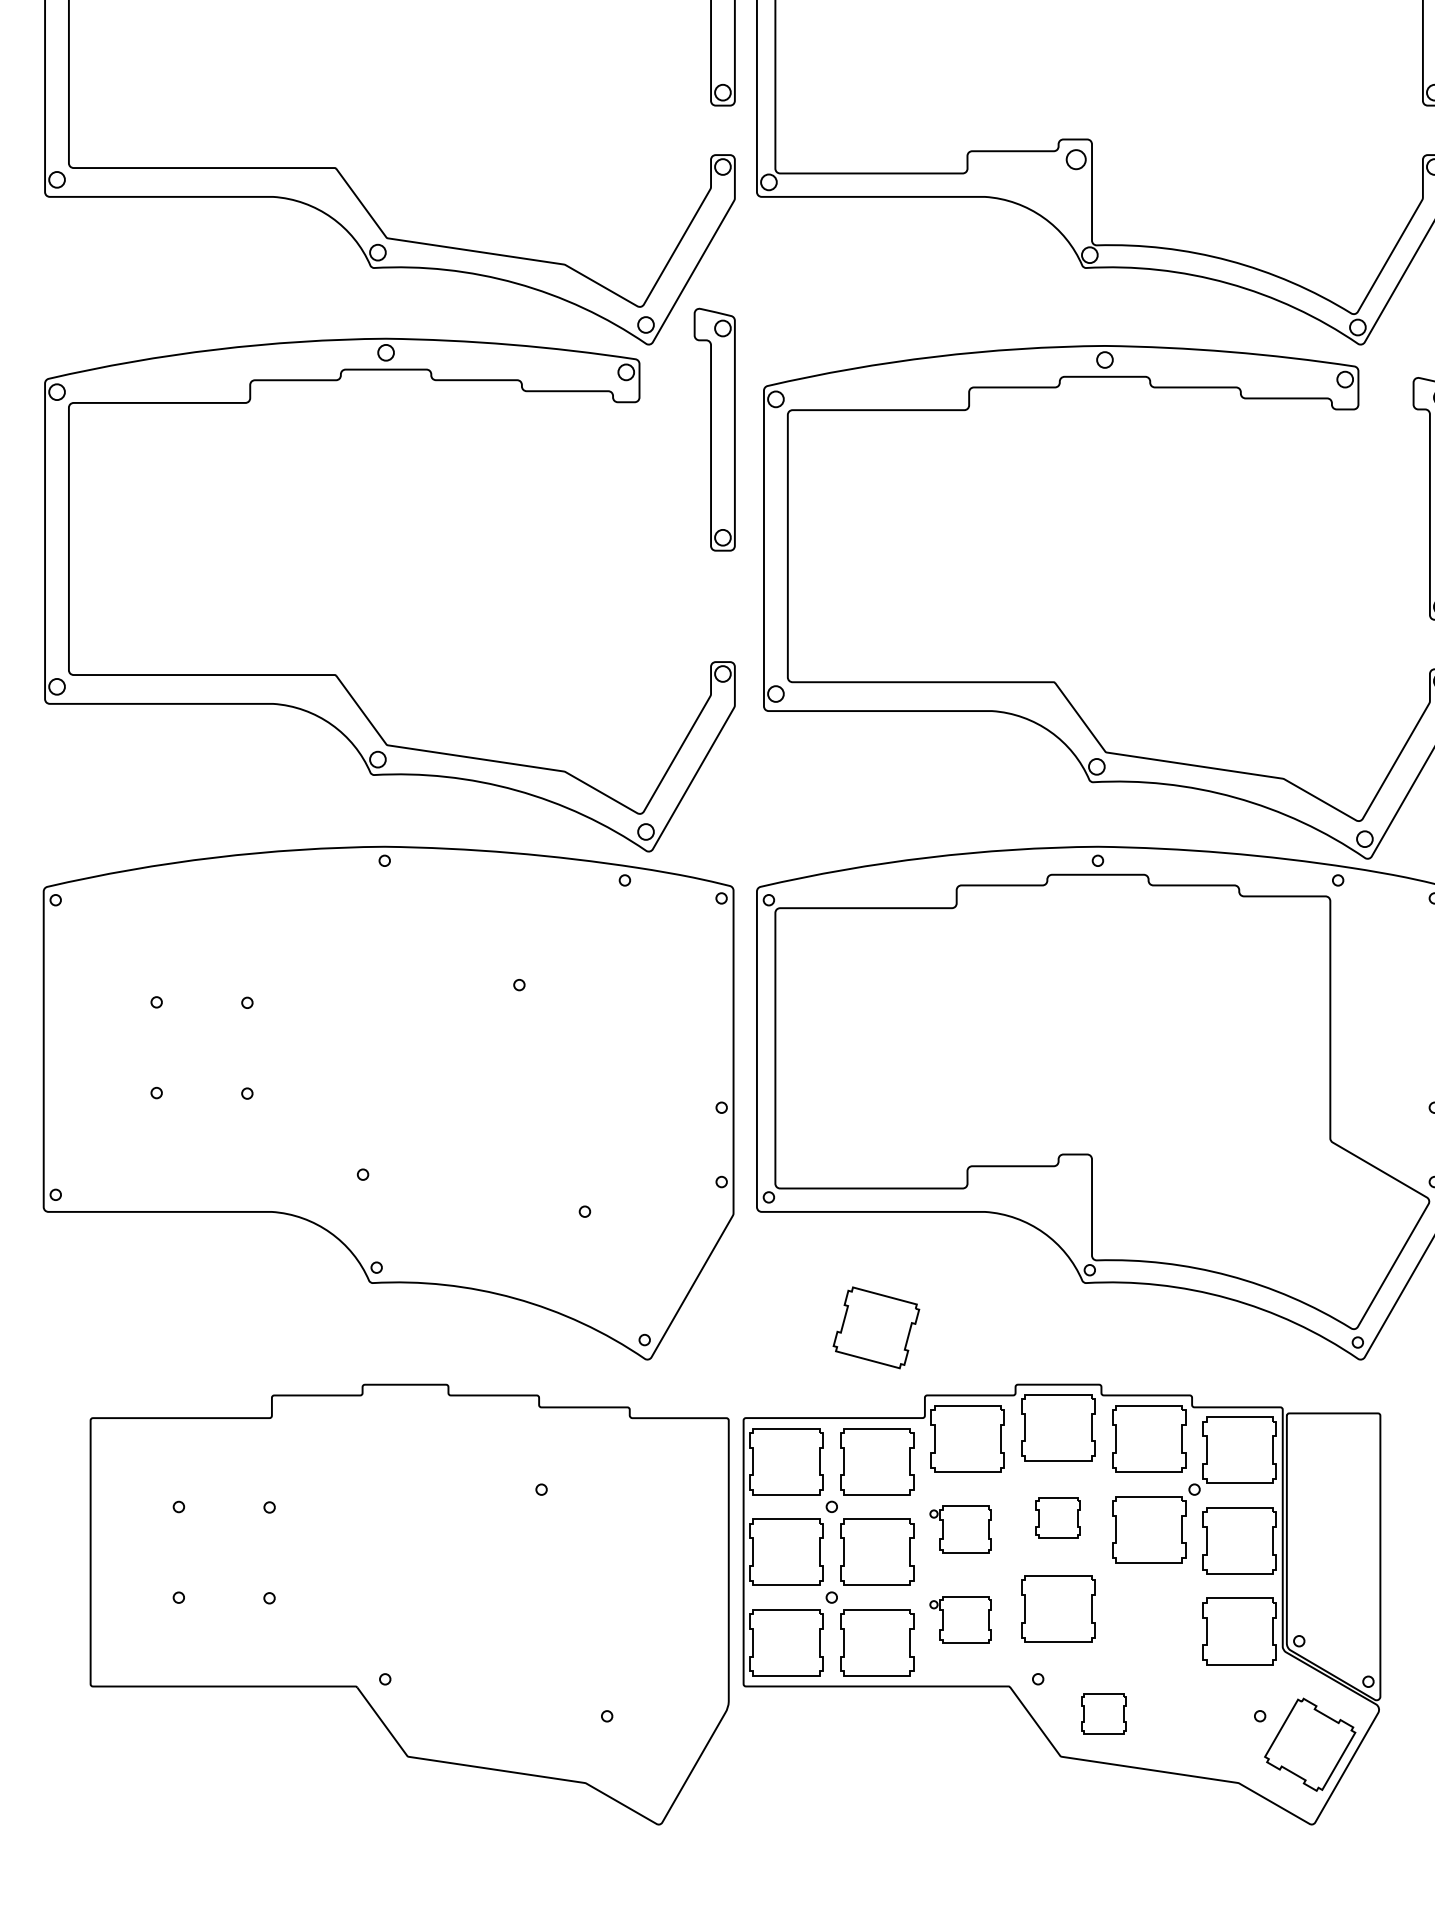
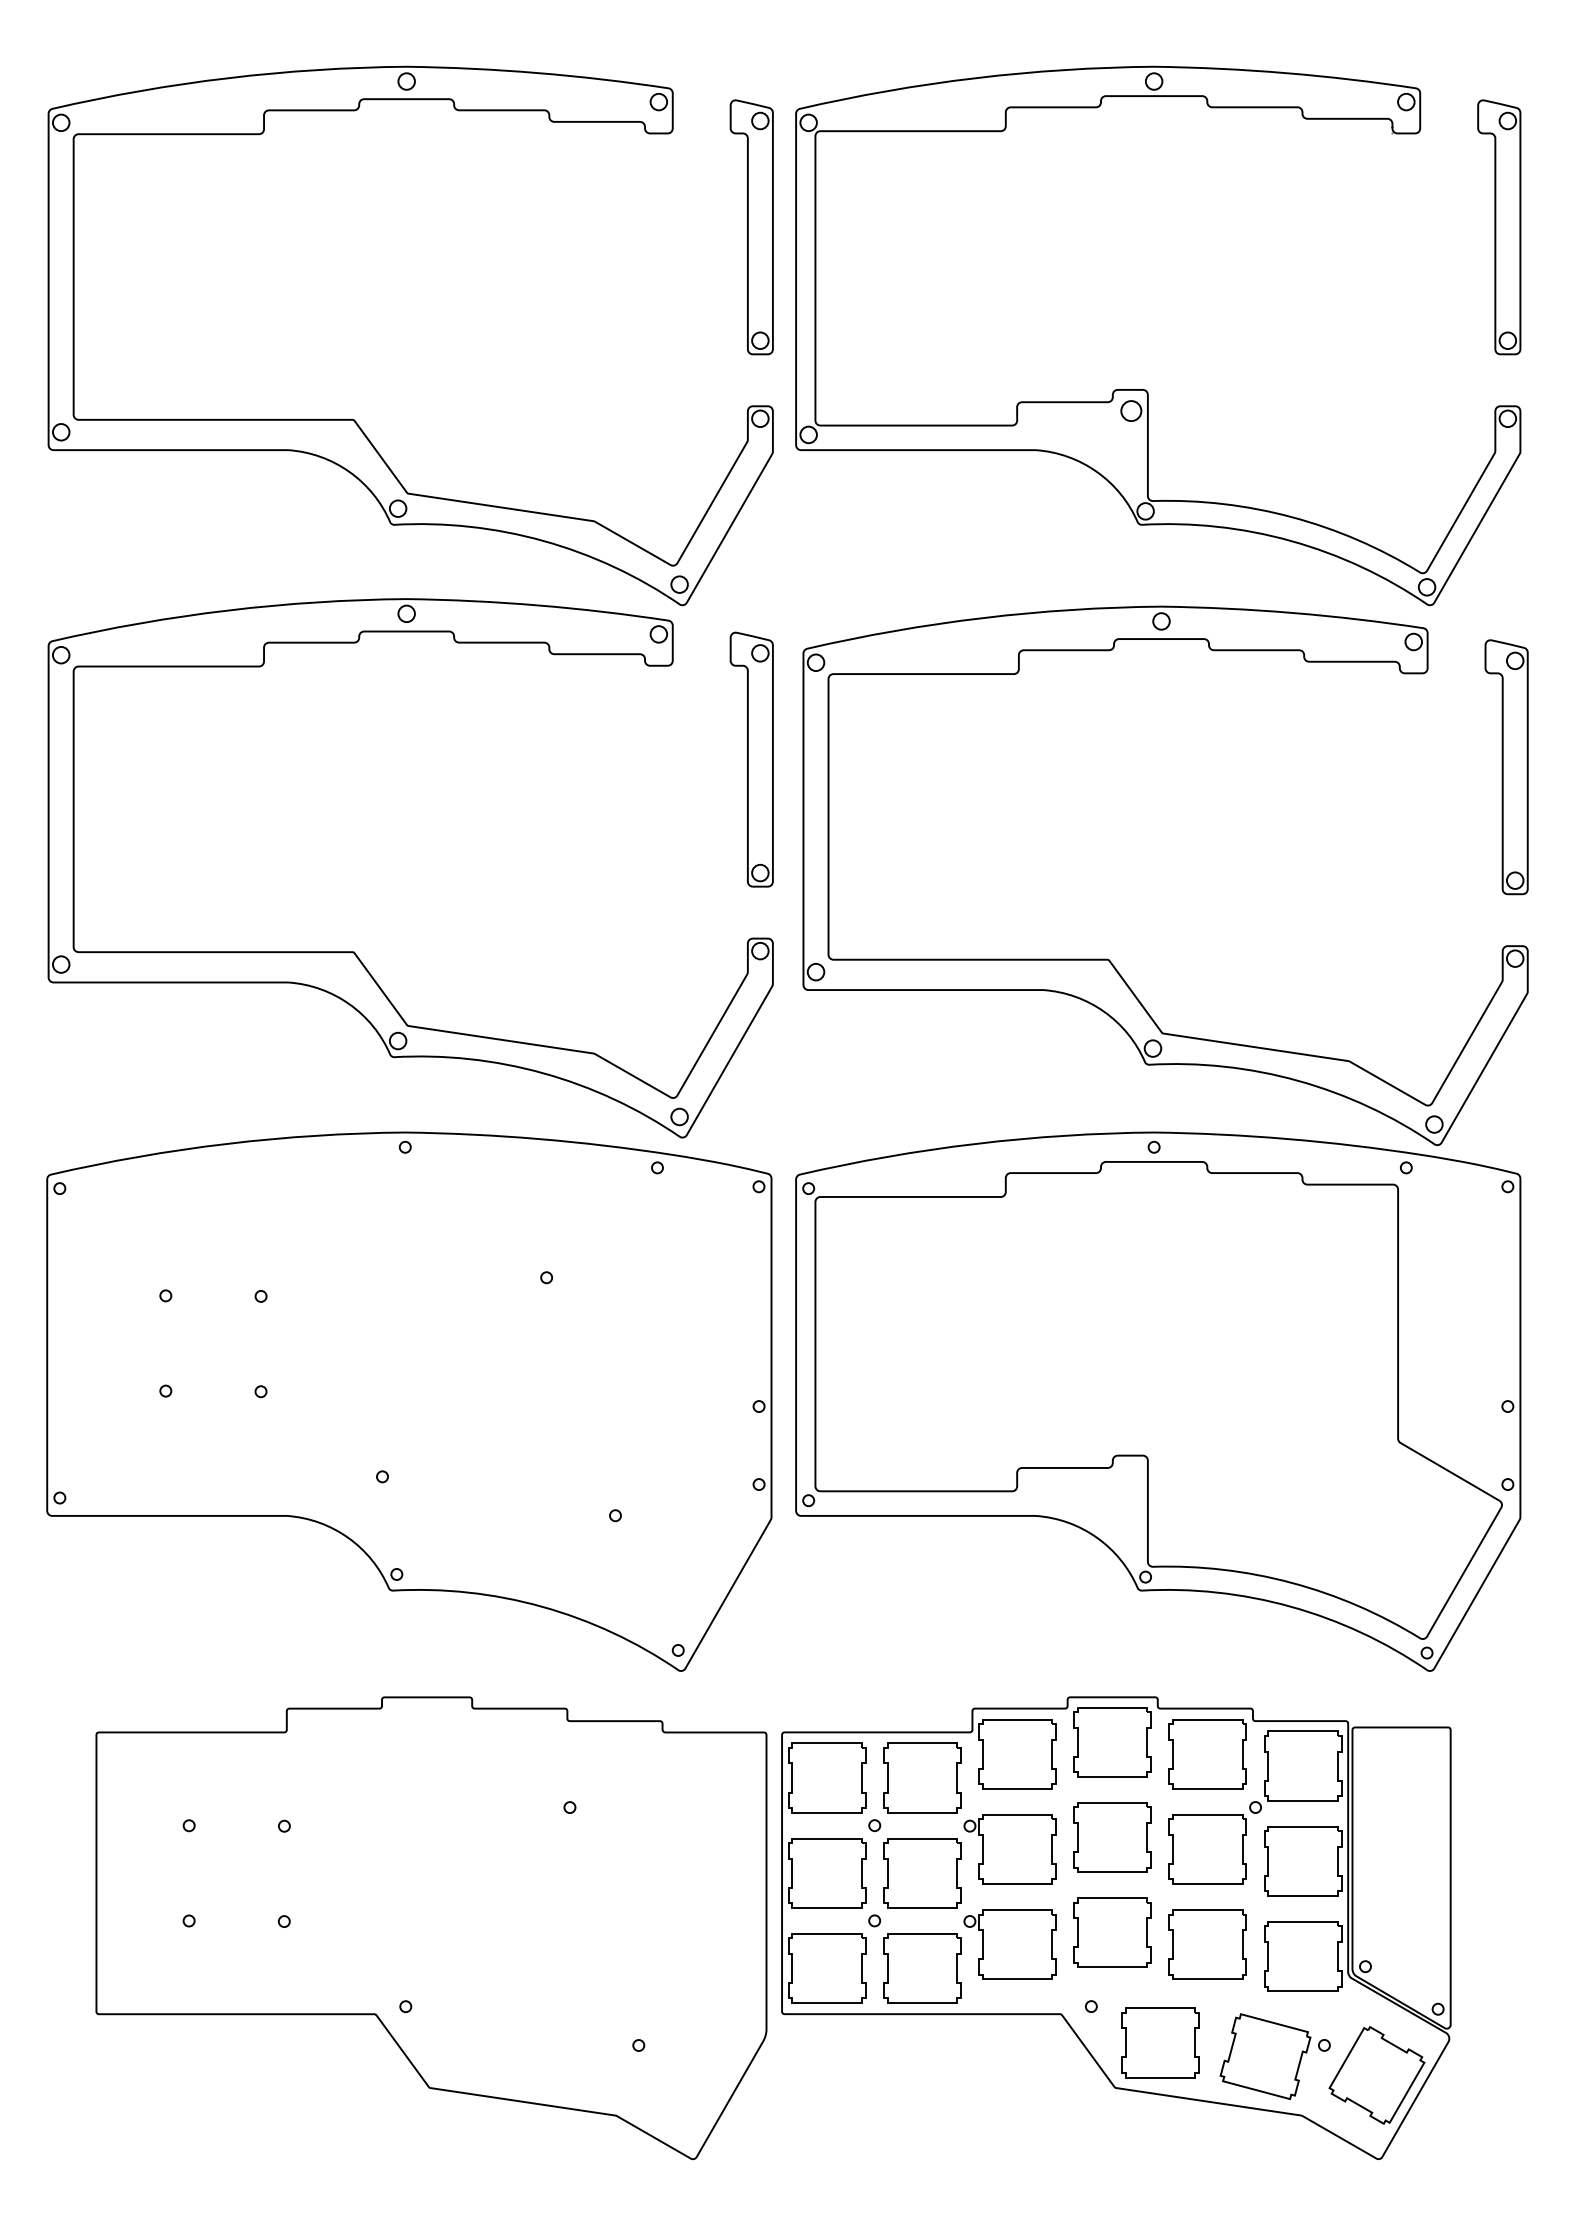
part: (714, 429) -> (751, 759), moved
part: (876, 1327) -> (1265, 2056), moved
part: (1058, 1518) -> (1112, 1837), size x1.67
part: (960, 1529) -> (1009, 1849), size x1.43
part: (960, 1620) -> (1009, 1944), size x1.43
part: (1148, 1620) -> (1207, 1944), added
part: (1104, 1713) -> (1160, 2042), size x1.67

